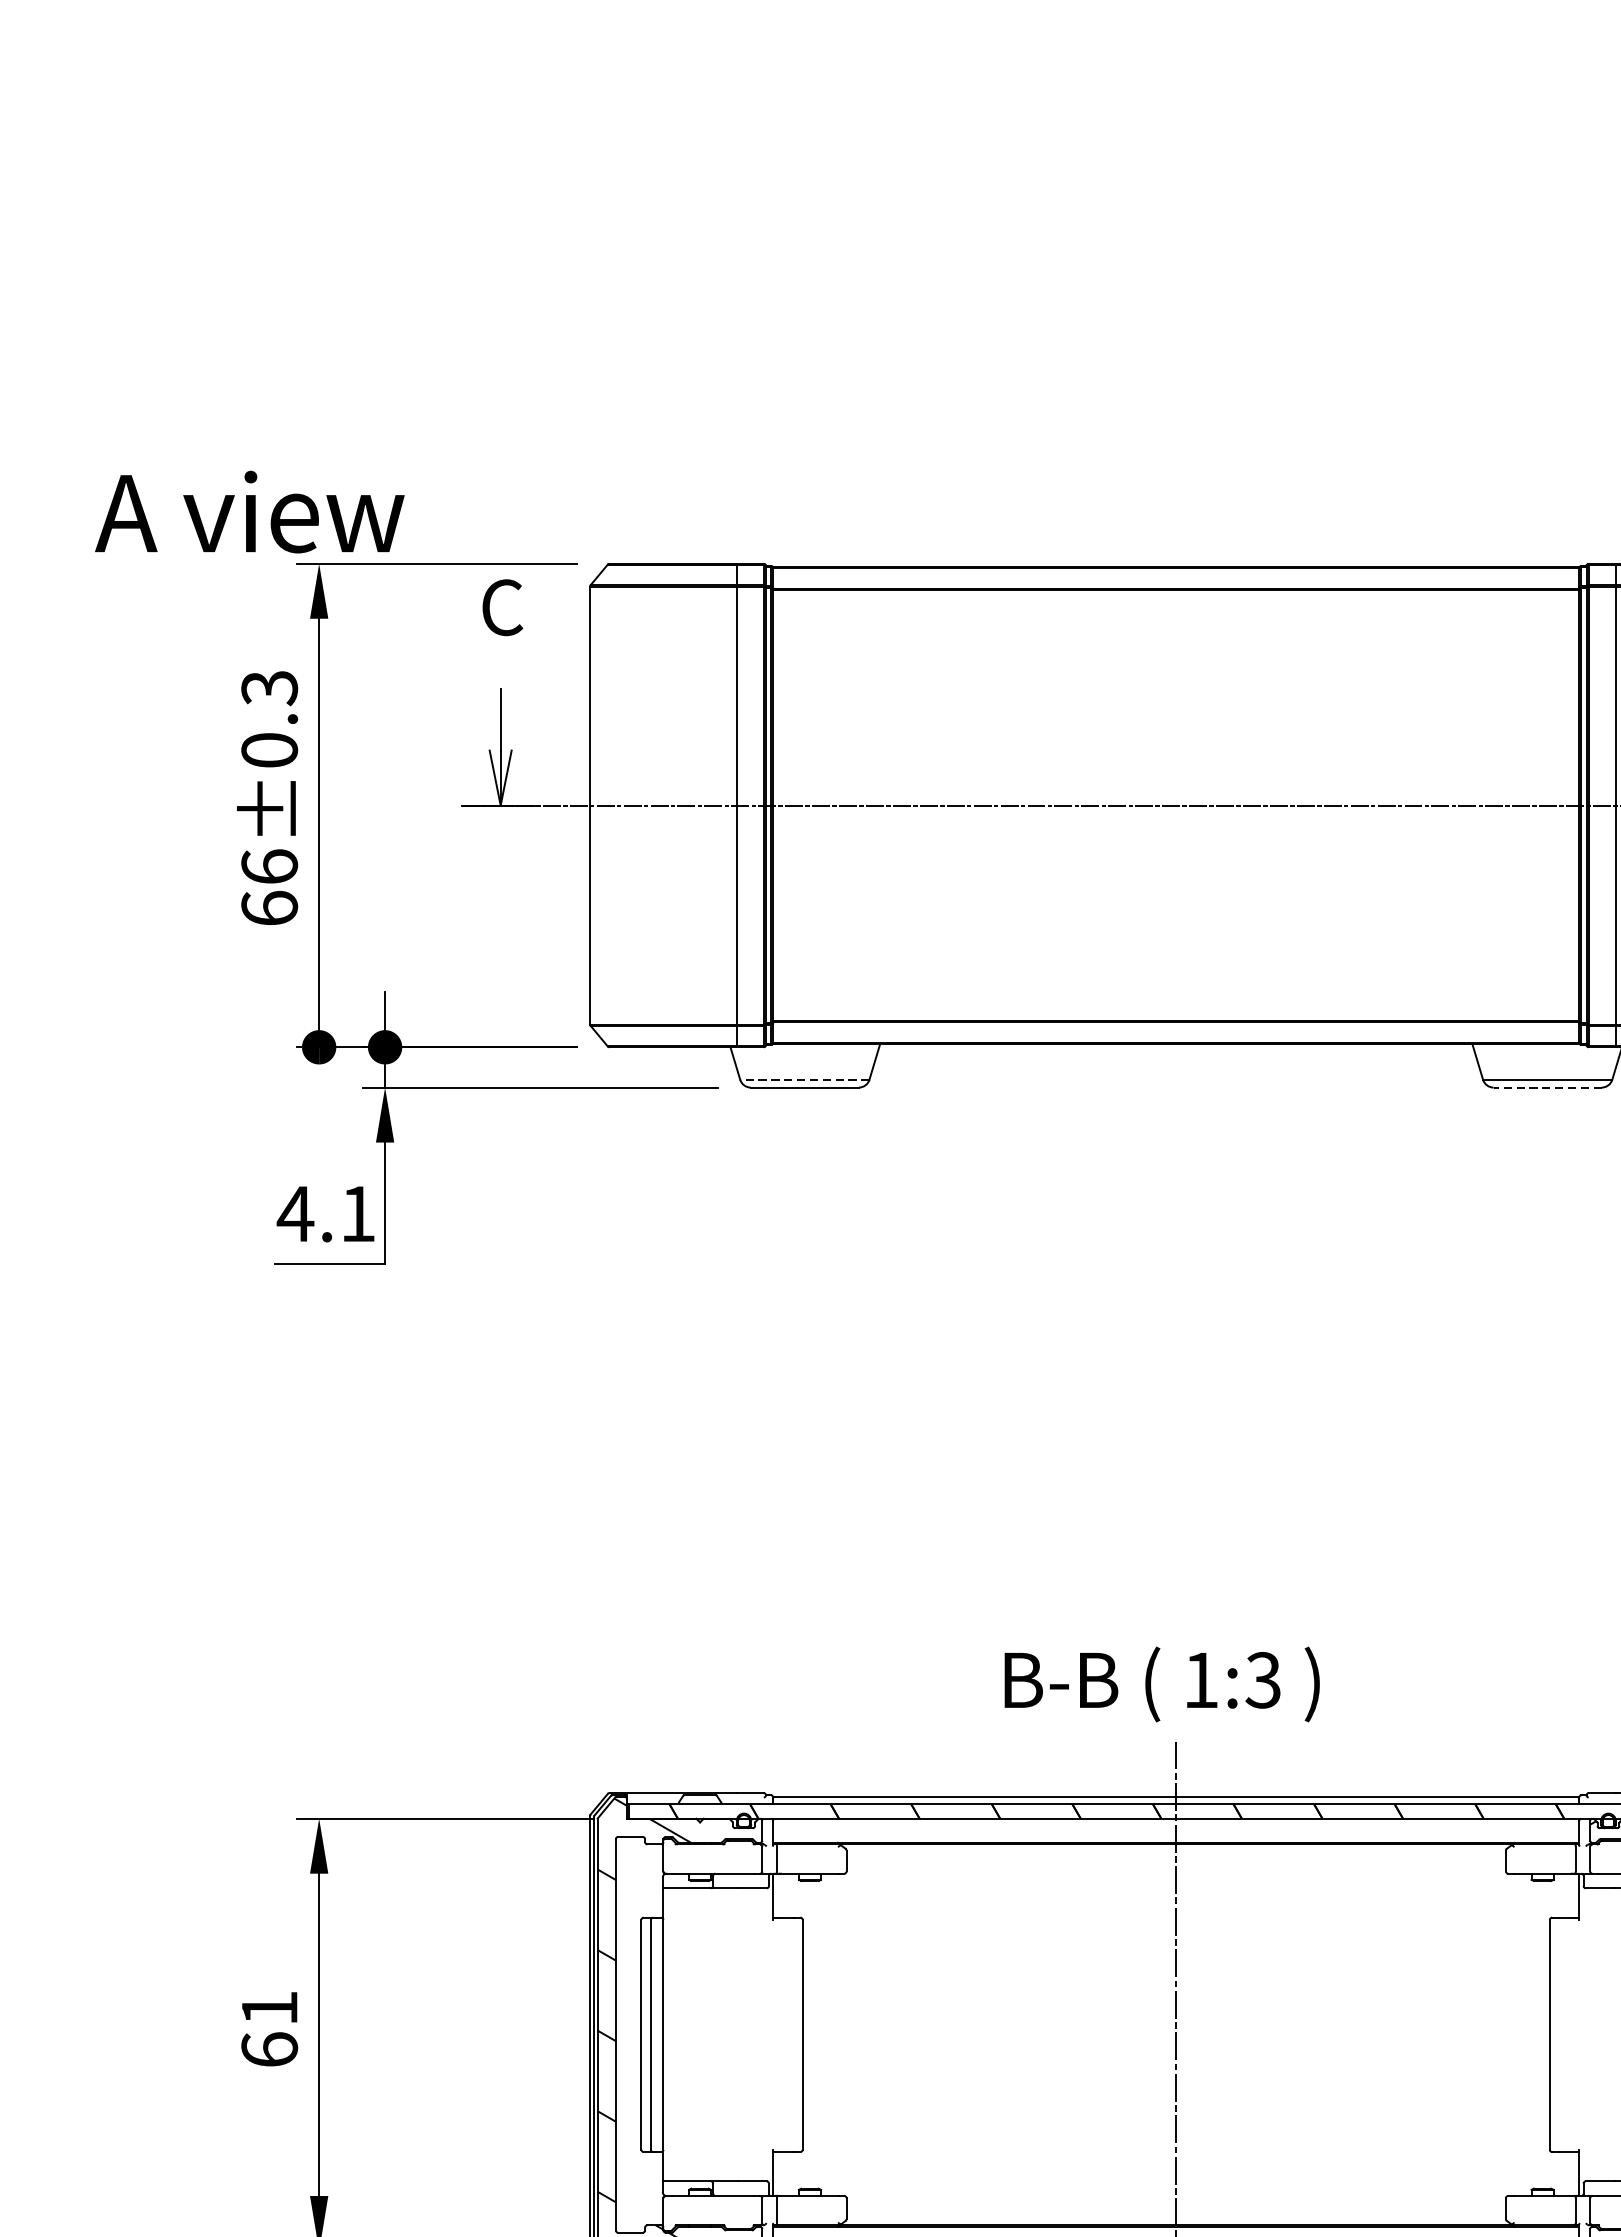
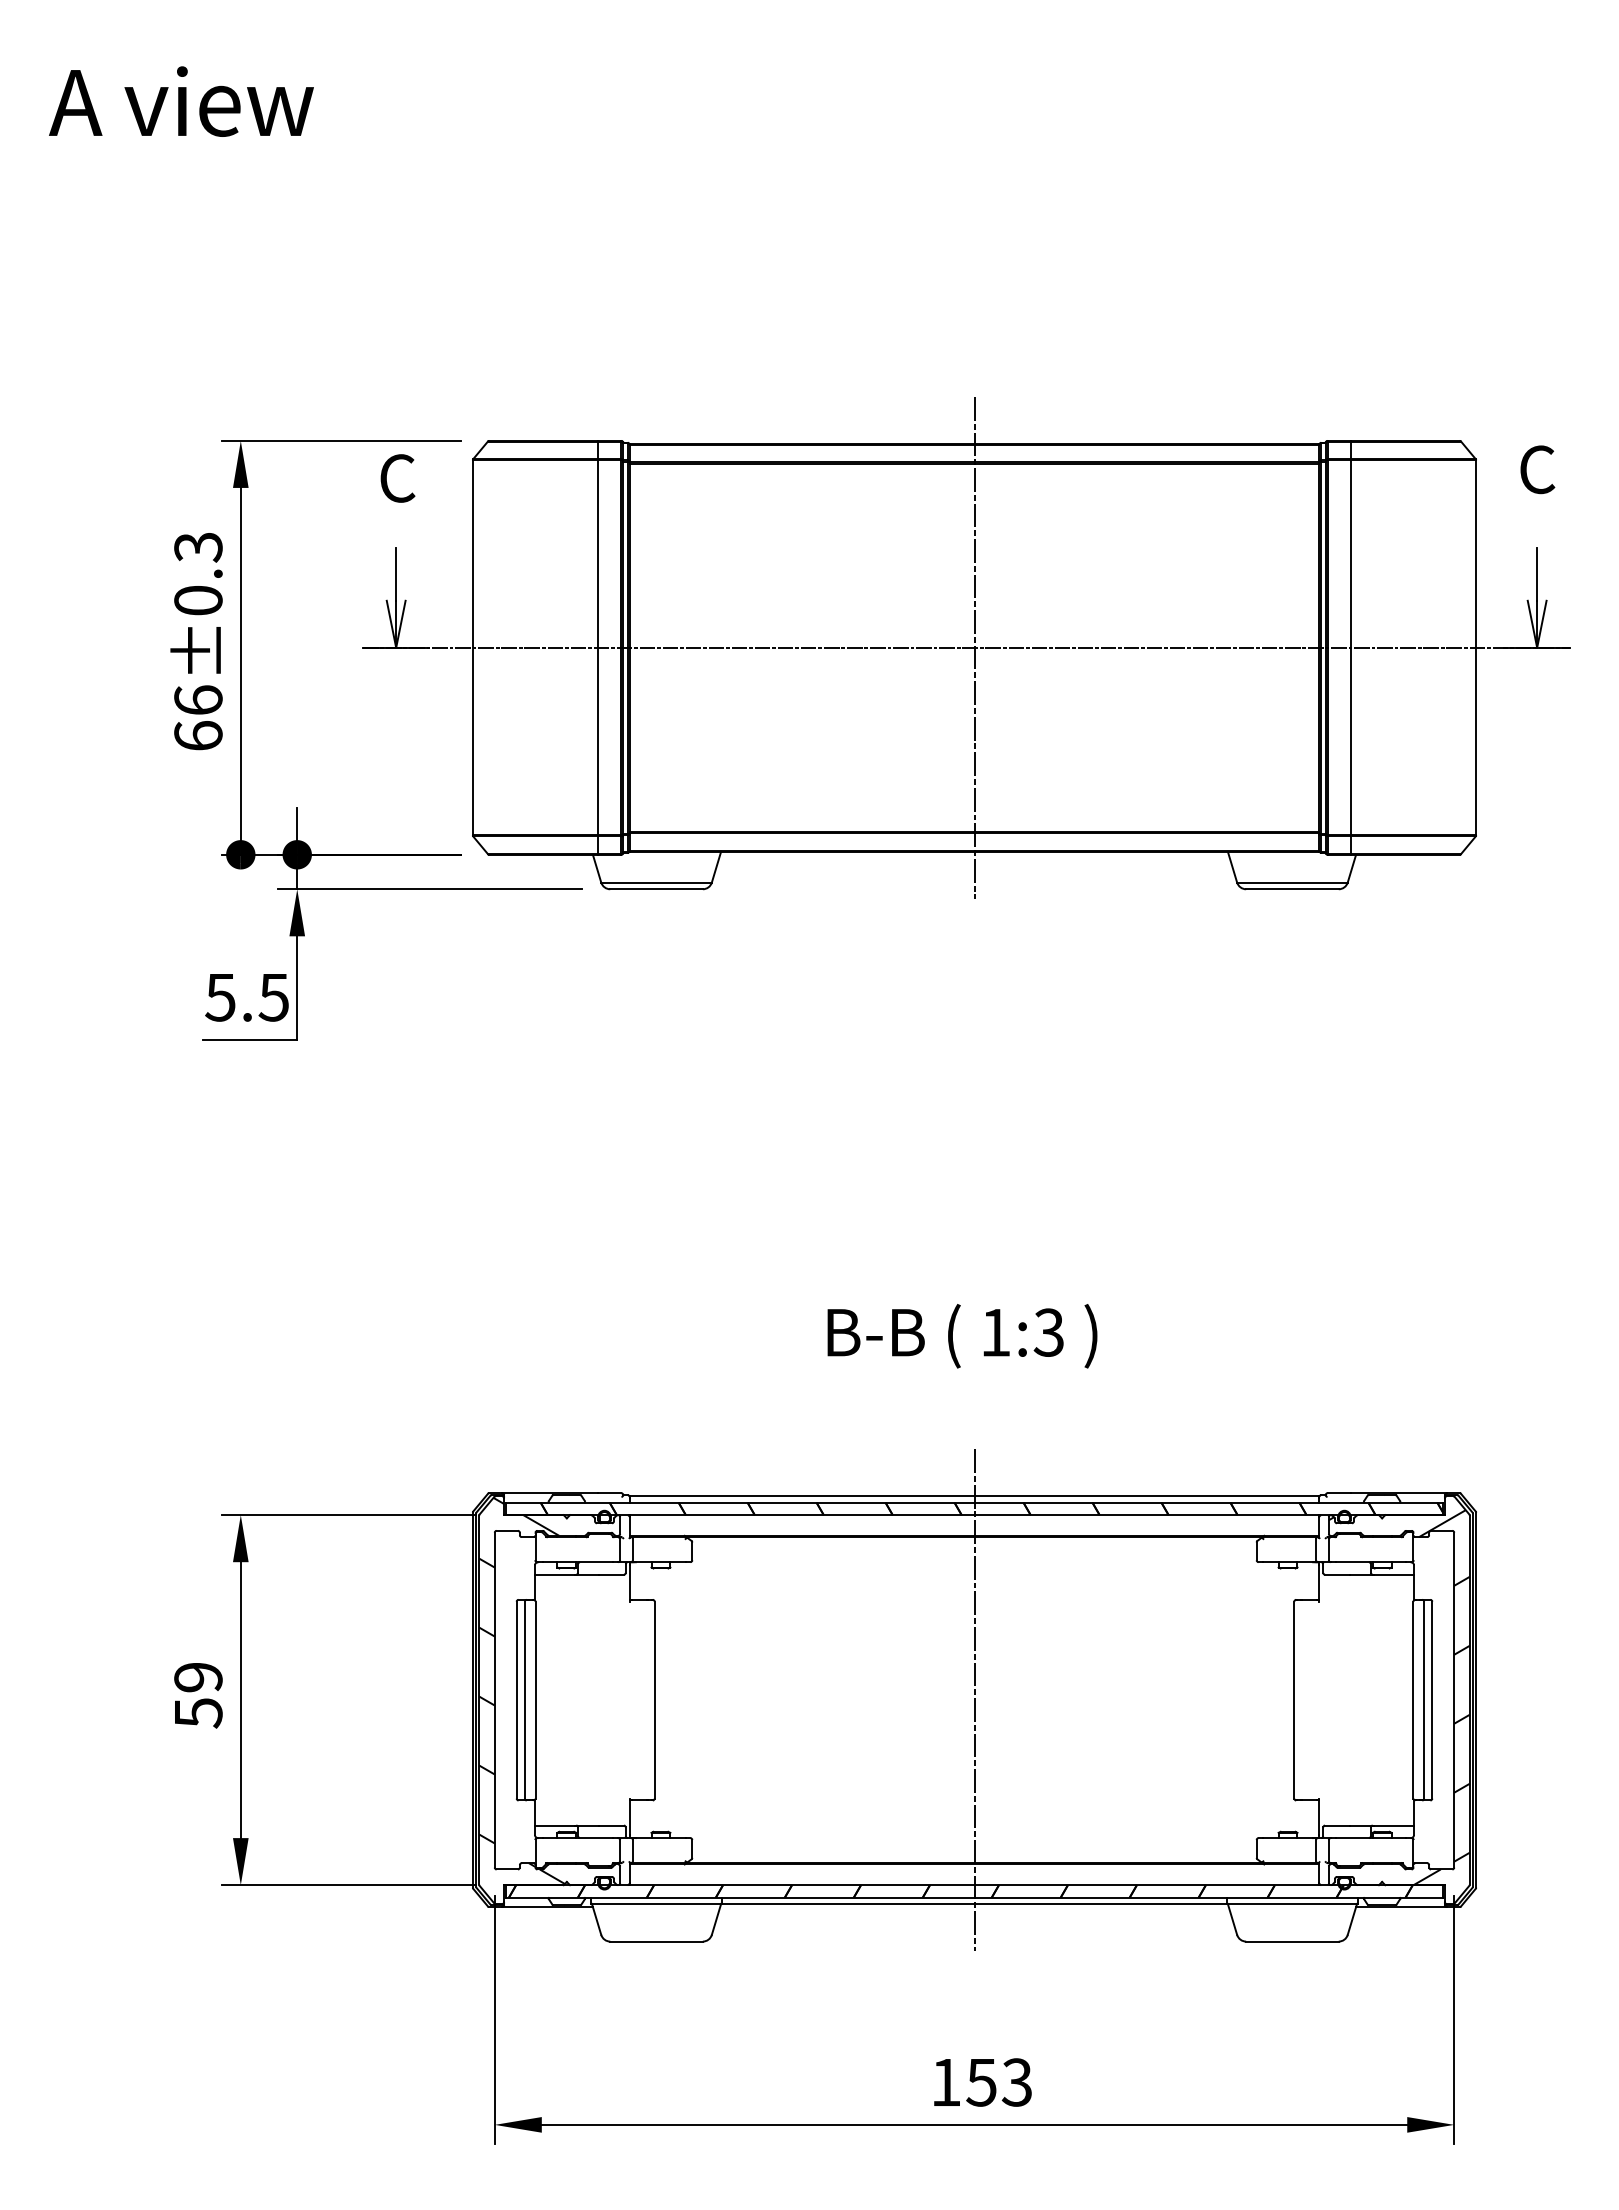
text: (249, 511) -> (181, 101), moved
line: (1176, 805) -> (974, 647), added
line: (804, 1079) -> (656, 882), dashed -> solid
line: (1546, 1087) -> (1291, 889), dashed -> solid
text: (325, 1214) -> (246, 997), 4.1 -> 5.5
text: (1162, 1684) -> (962, 1336), moved
text: (269, 2029) -> (198, 1695), 61 -> 59

